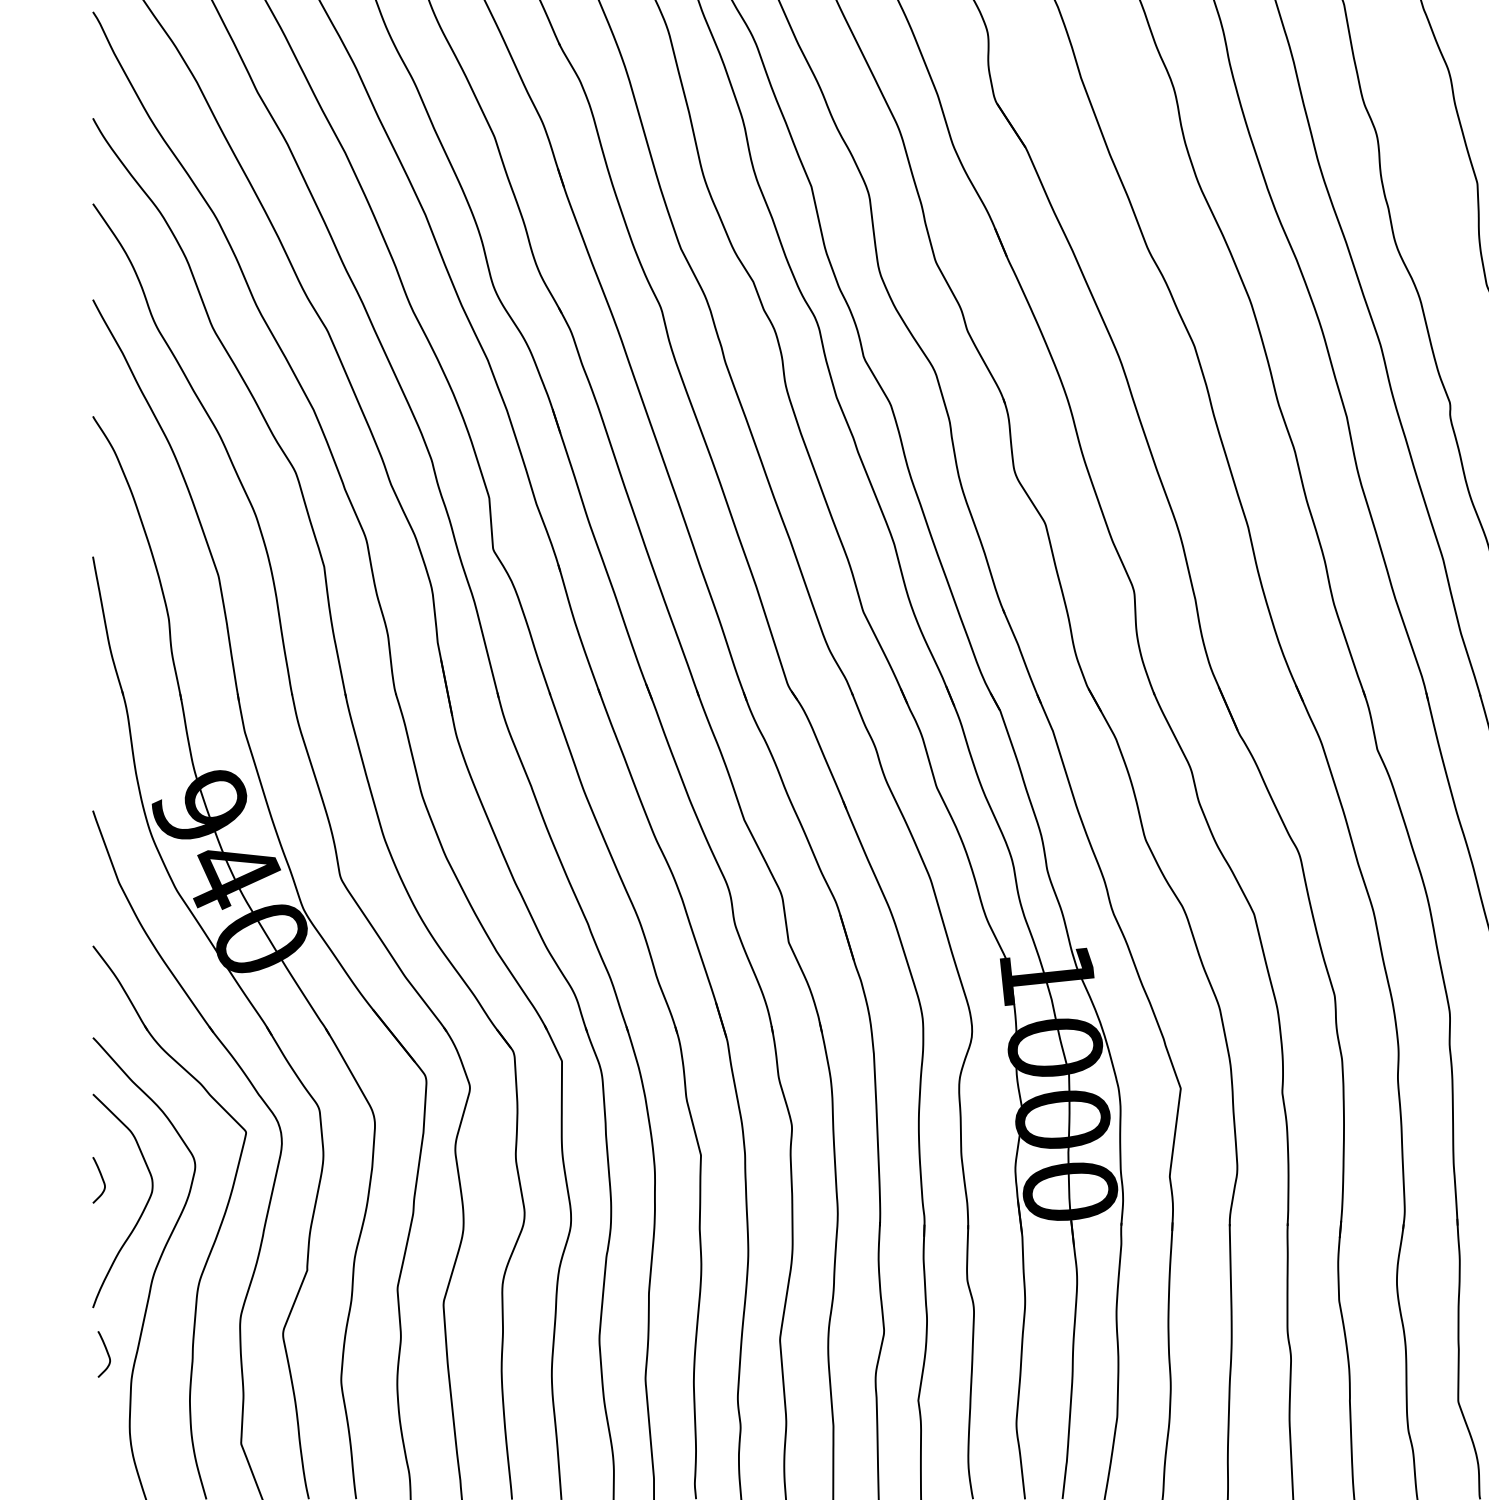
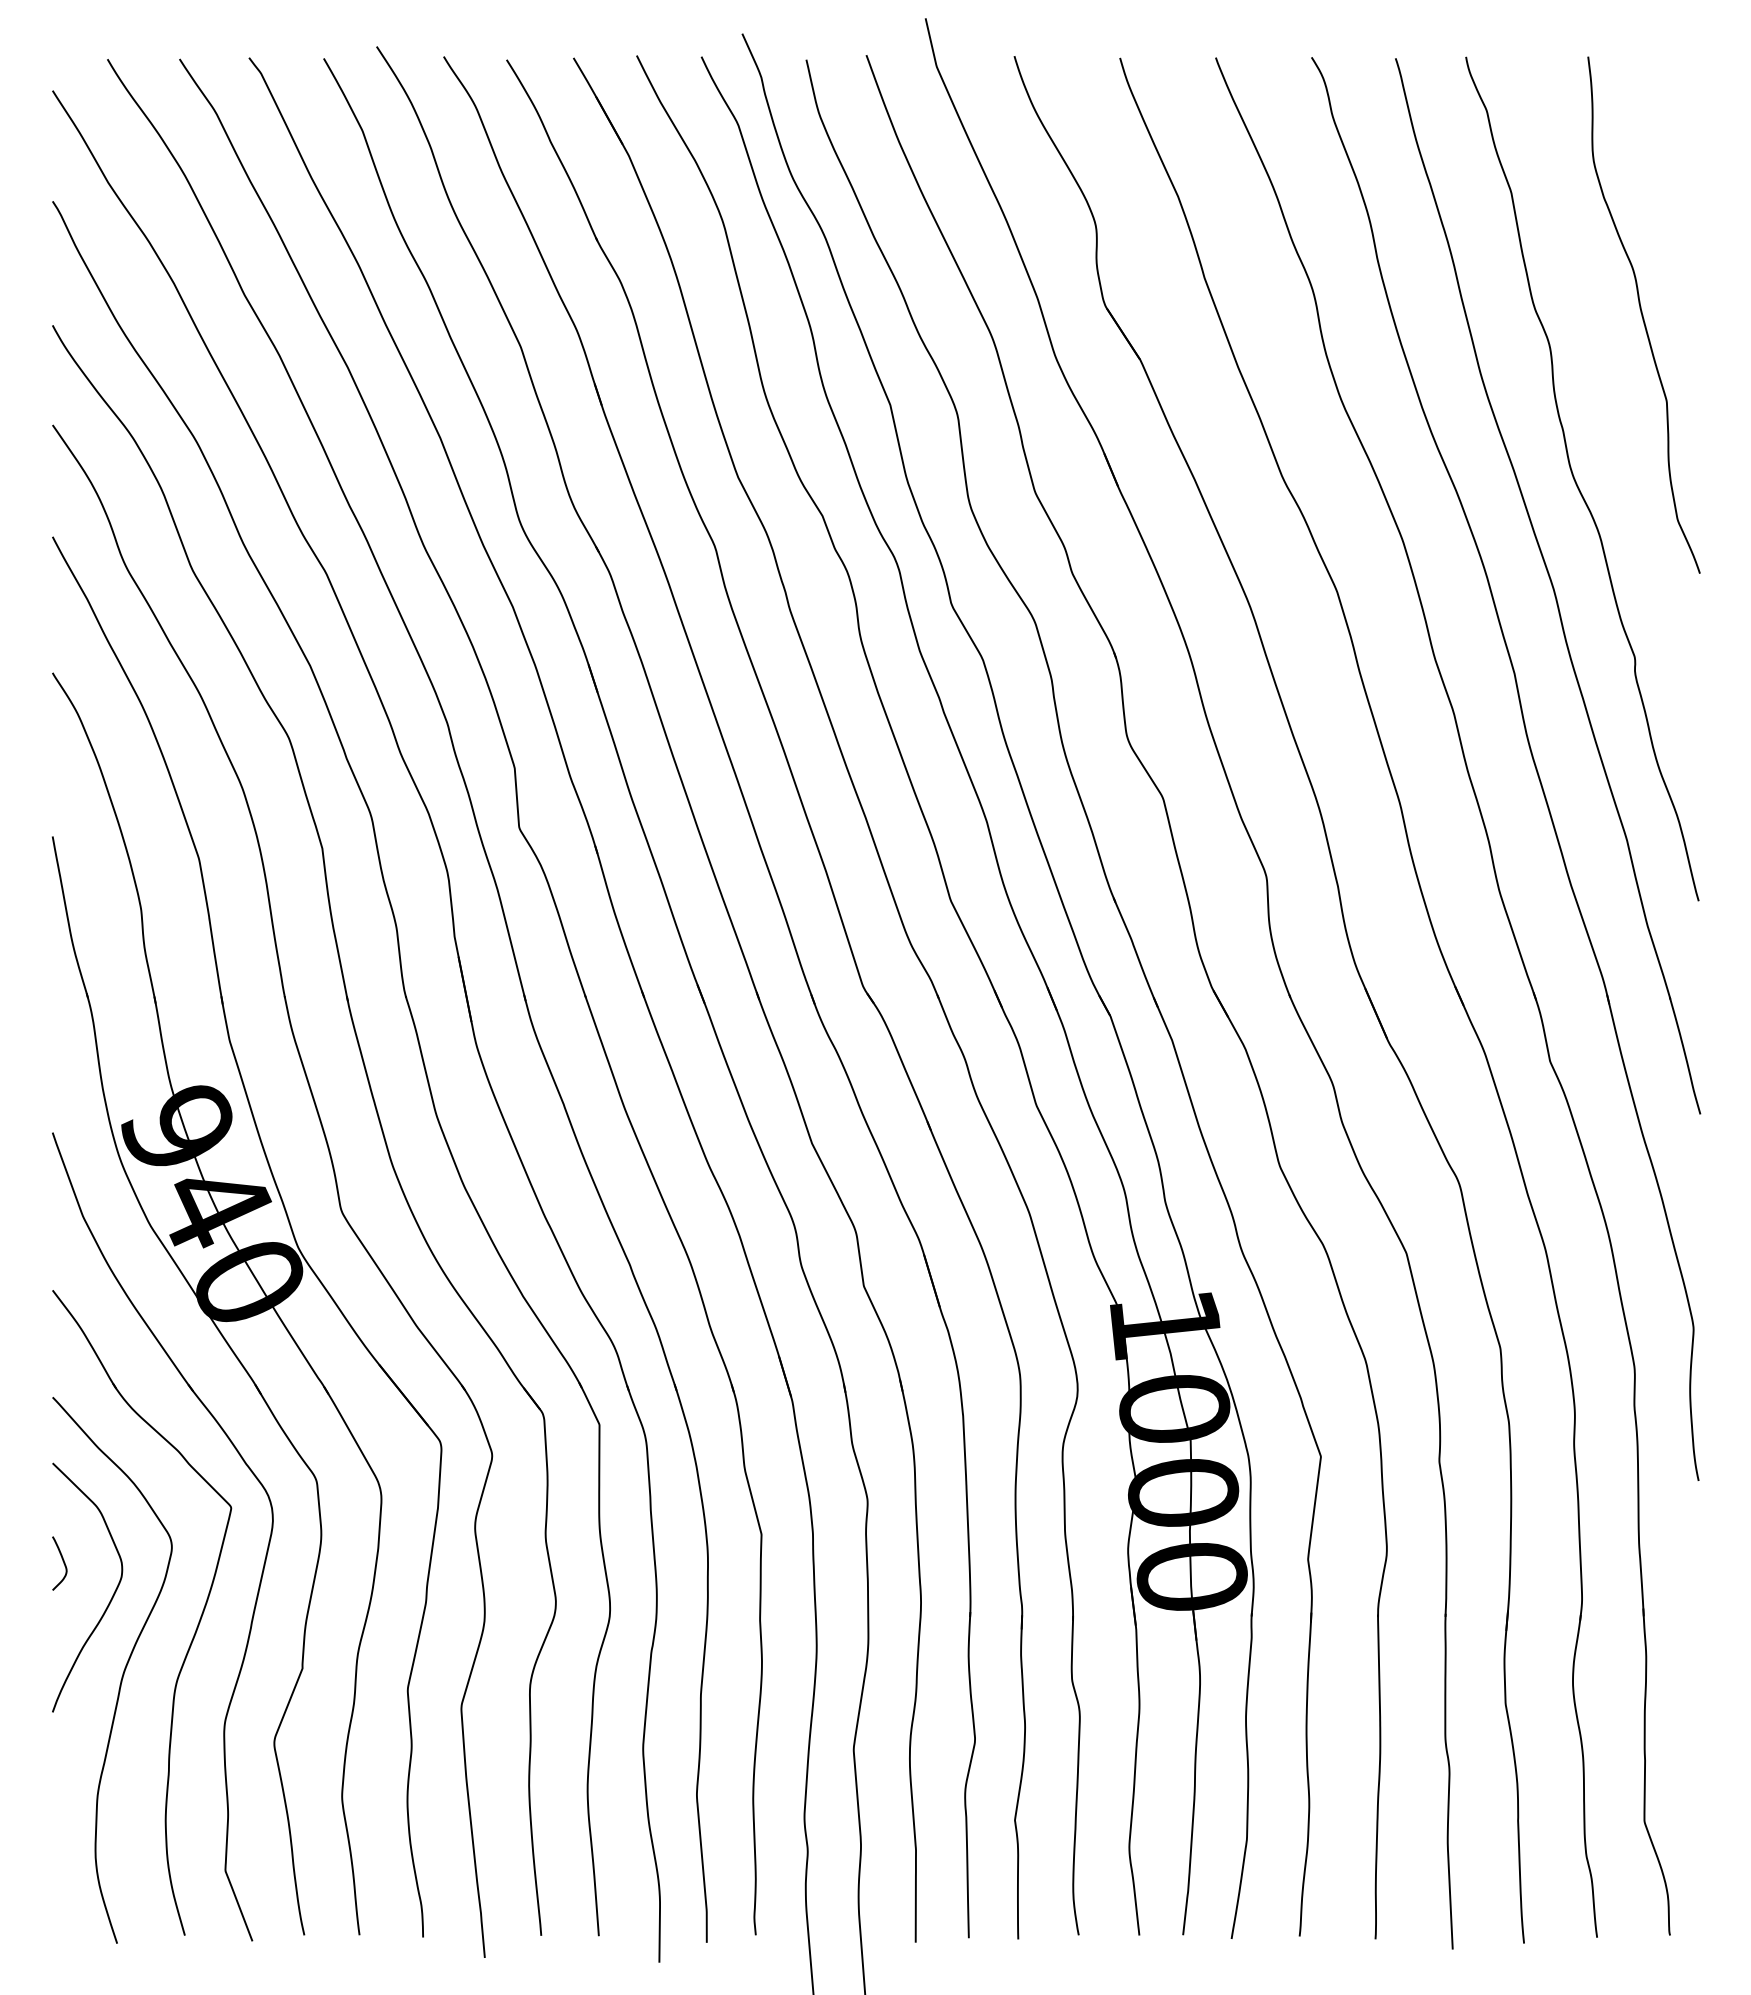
curve: (106, 1352) -> (68, 1764), removed

